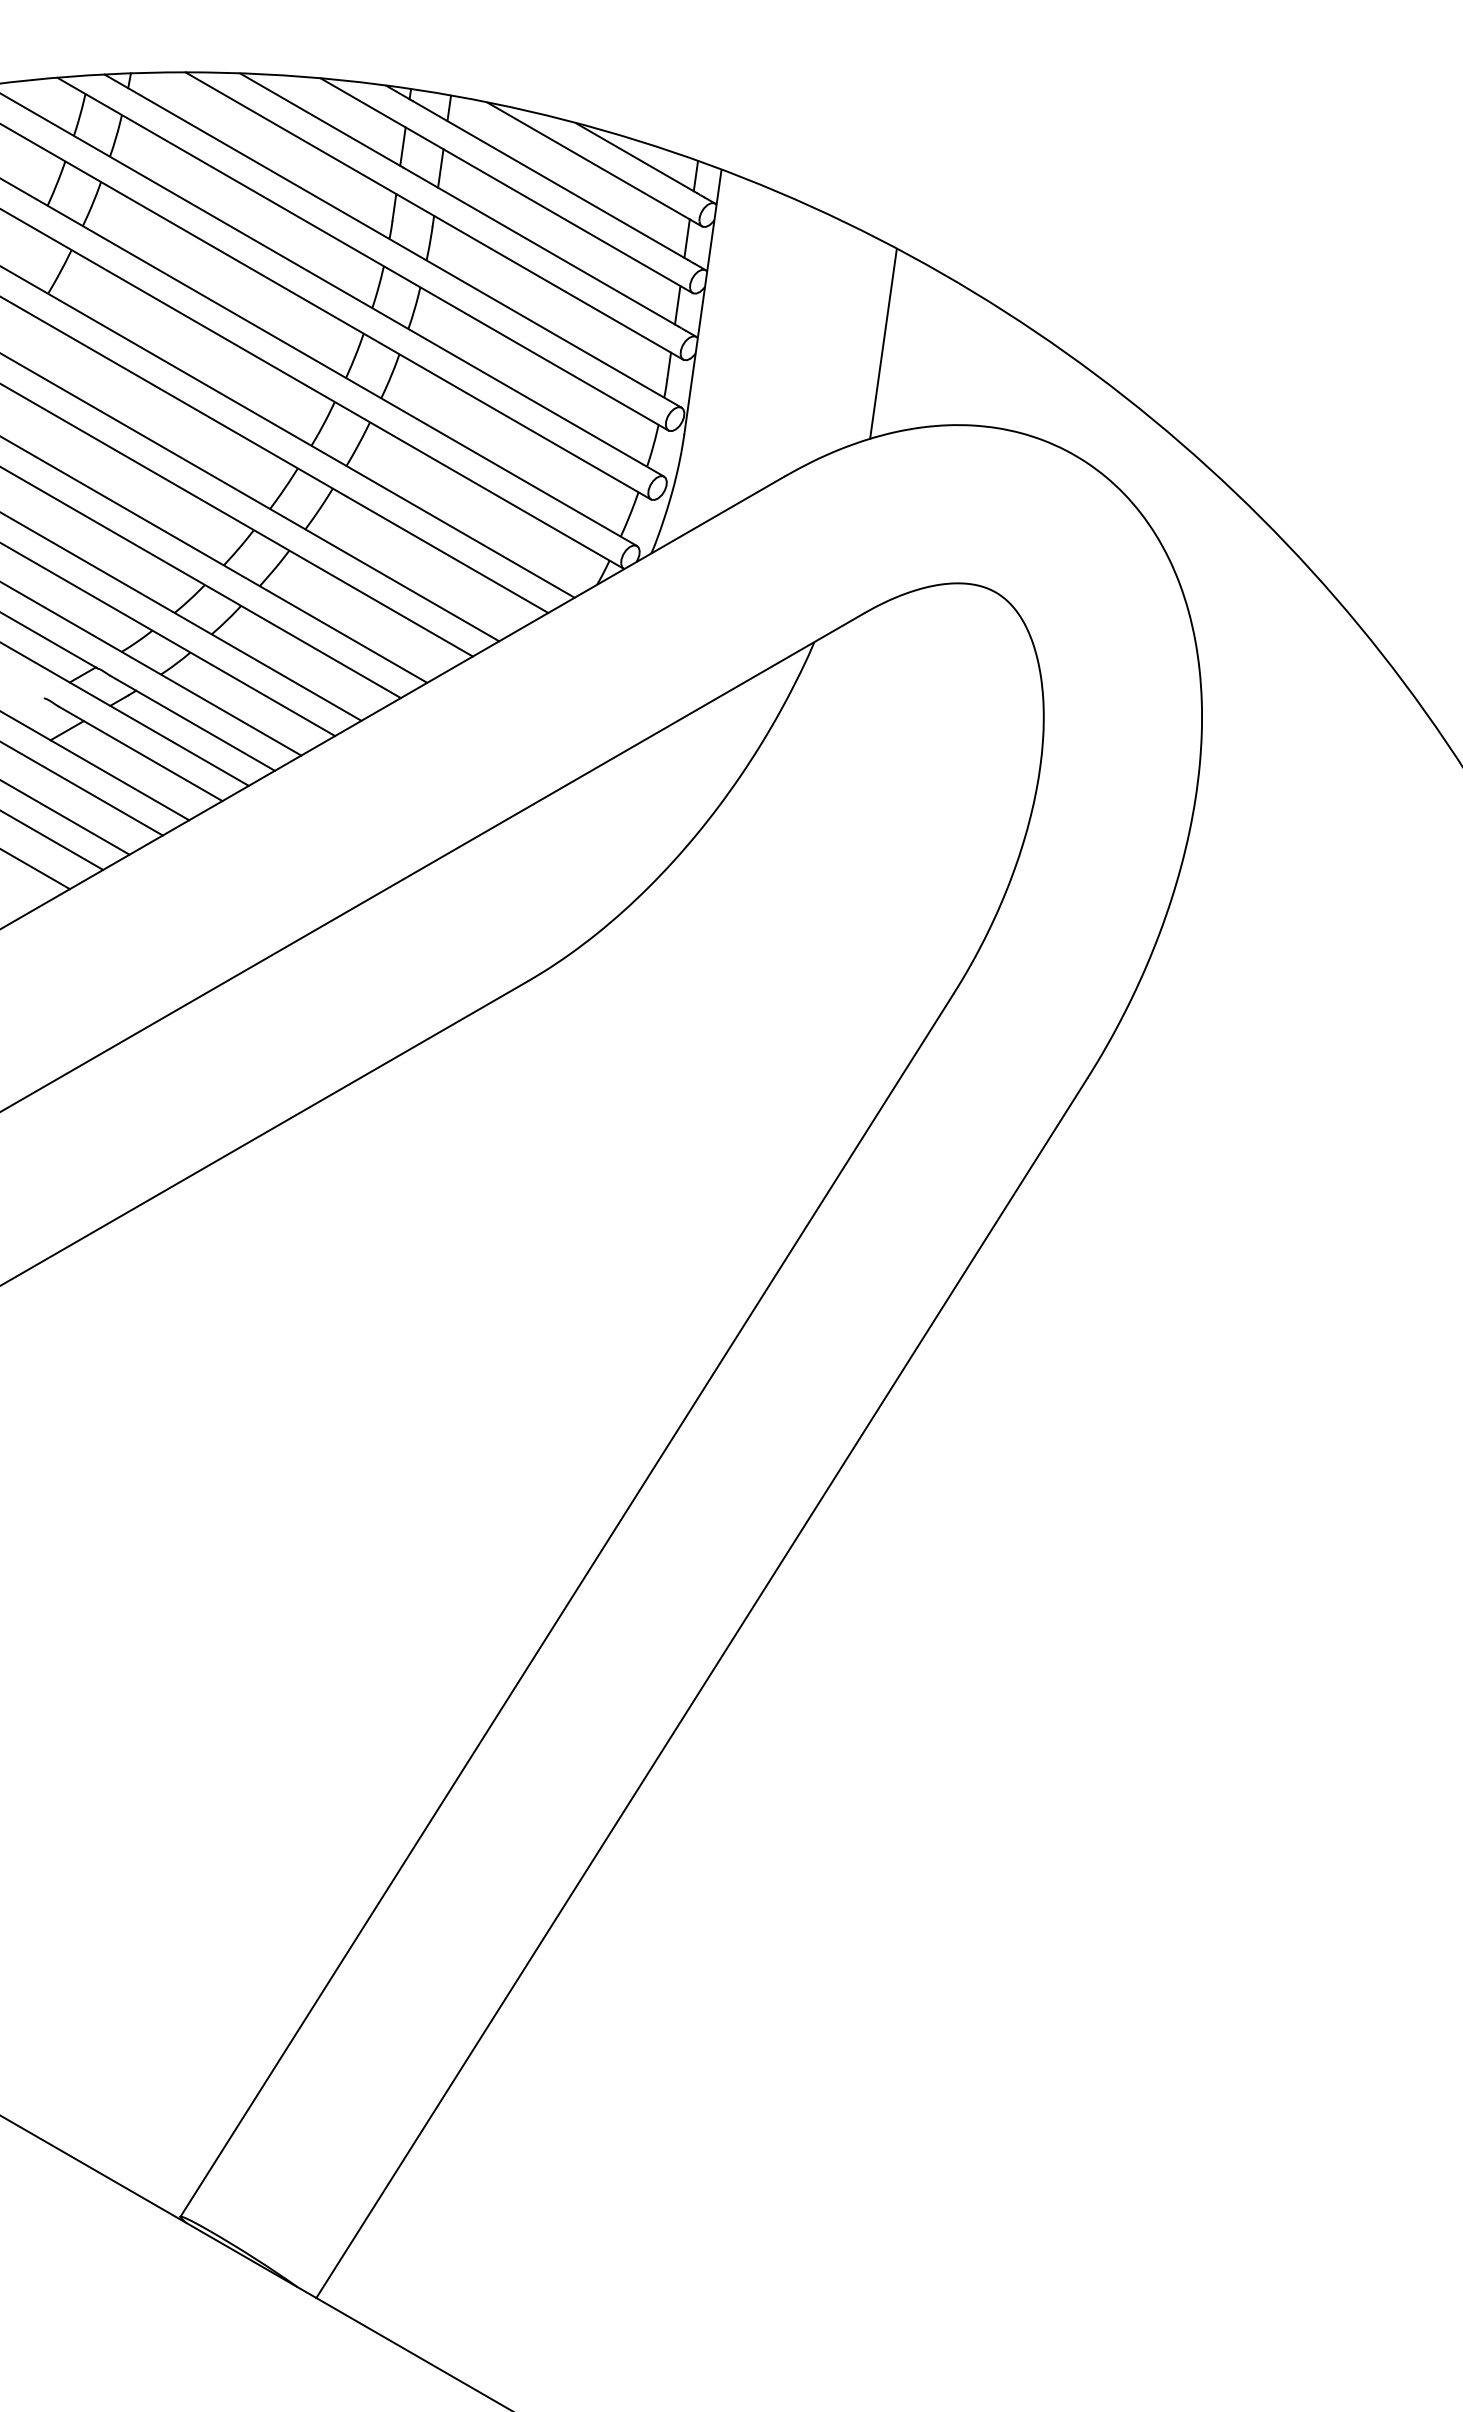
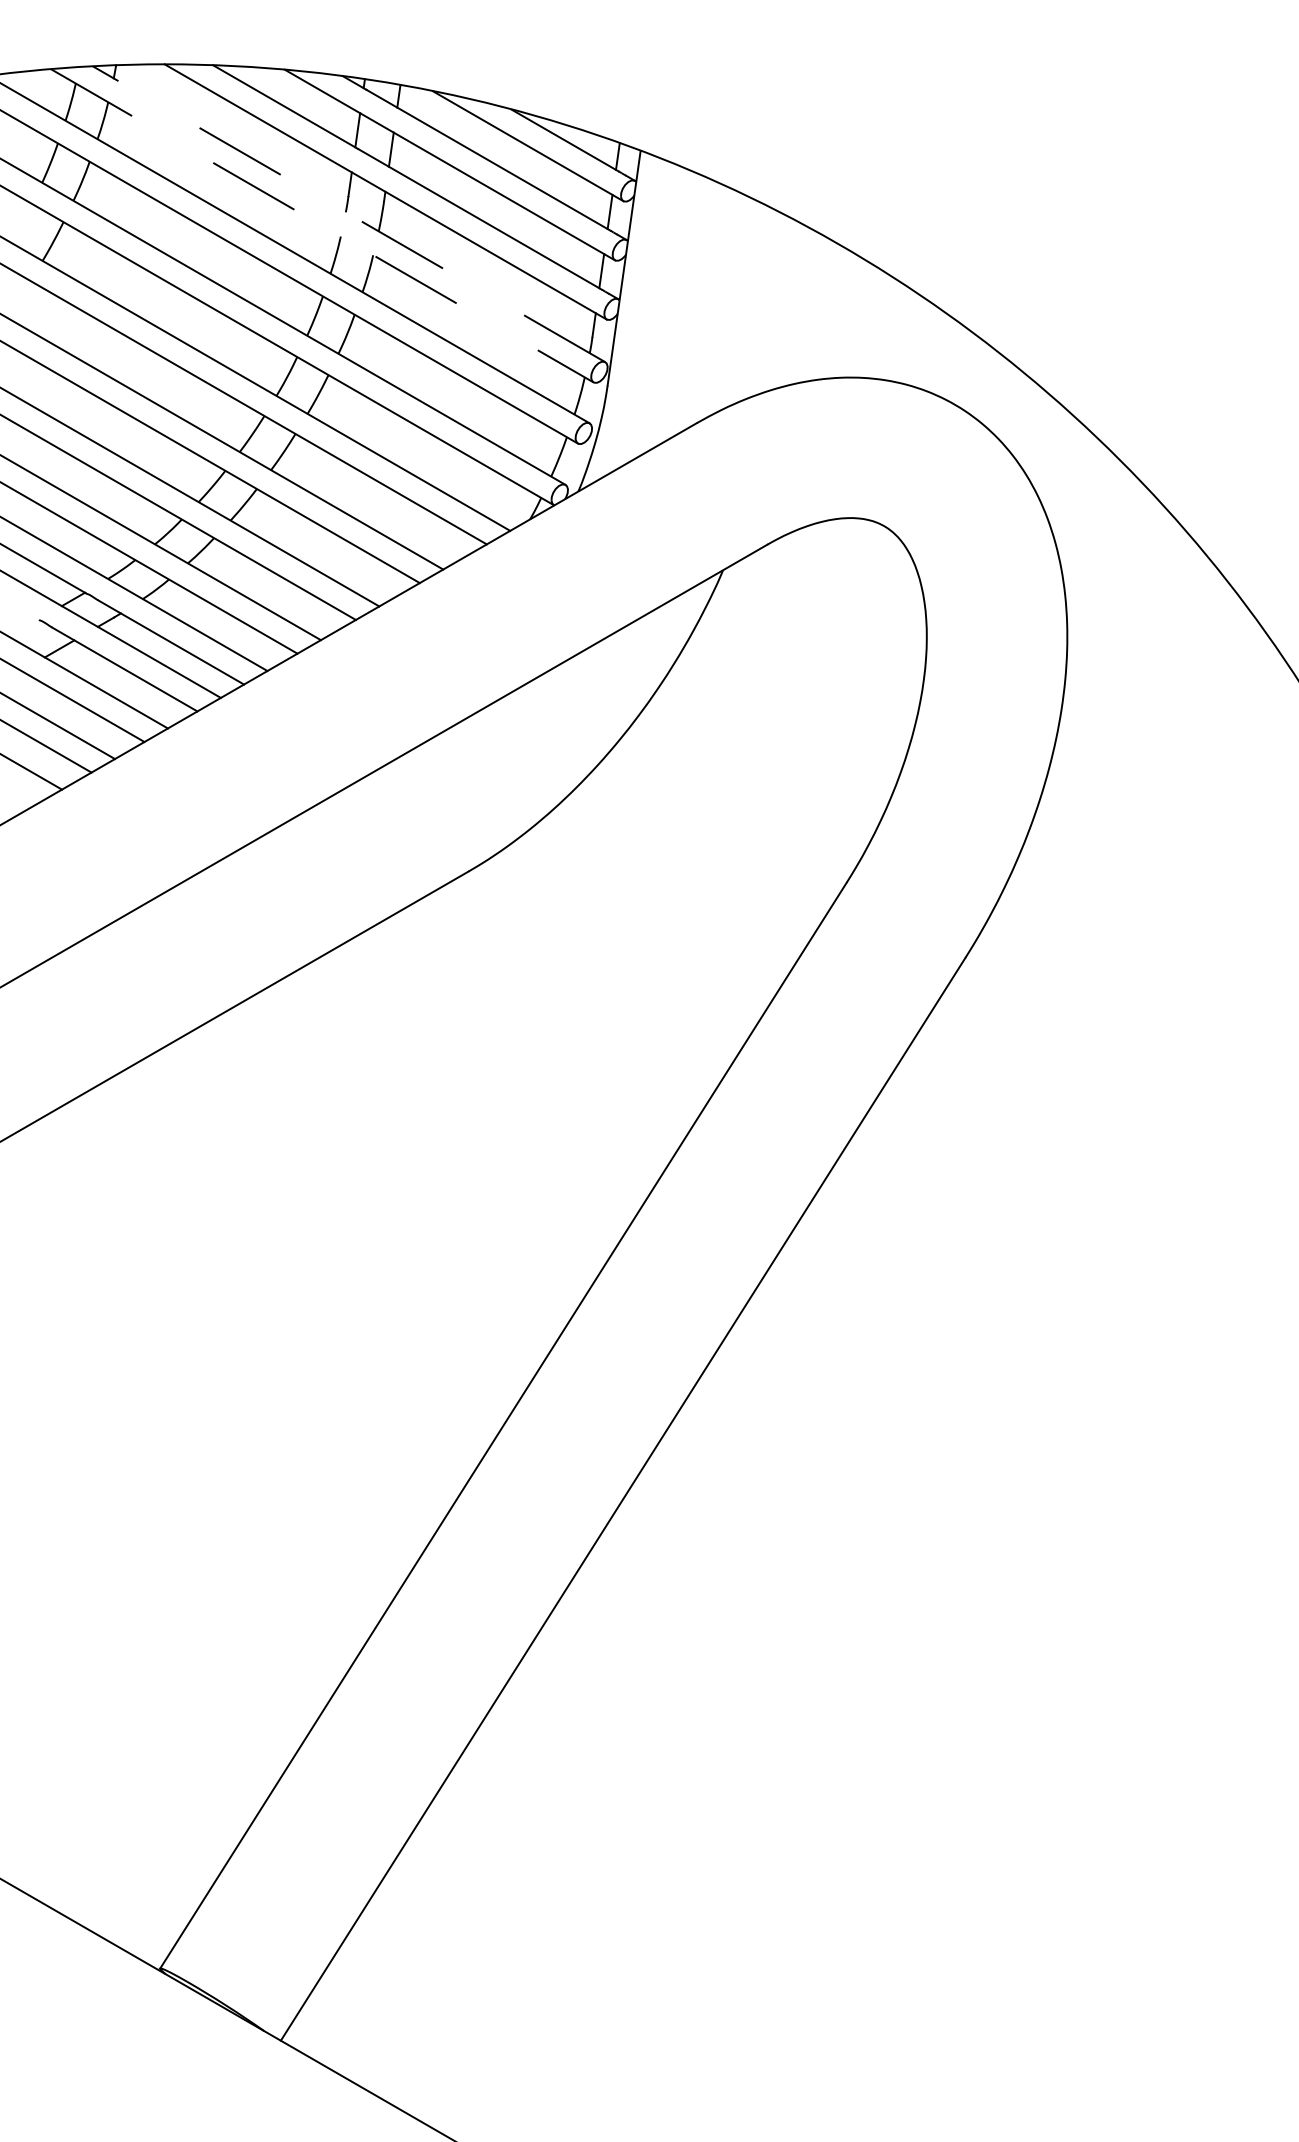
line: (392, 240) -> (348, 213), solid -> dashed
line: (363, 254) -> (322, 226), solid -> dashed
line: (883, 343) -> (784, 305), removed

